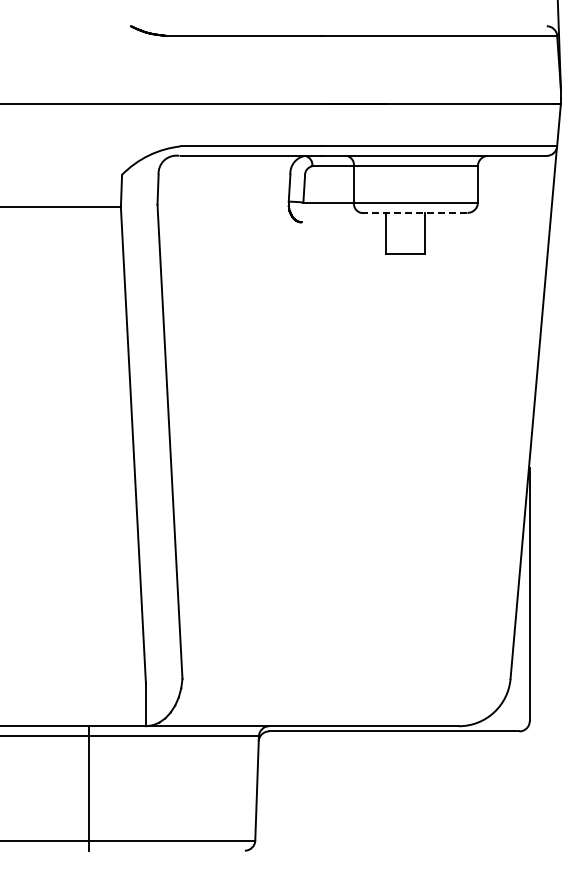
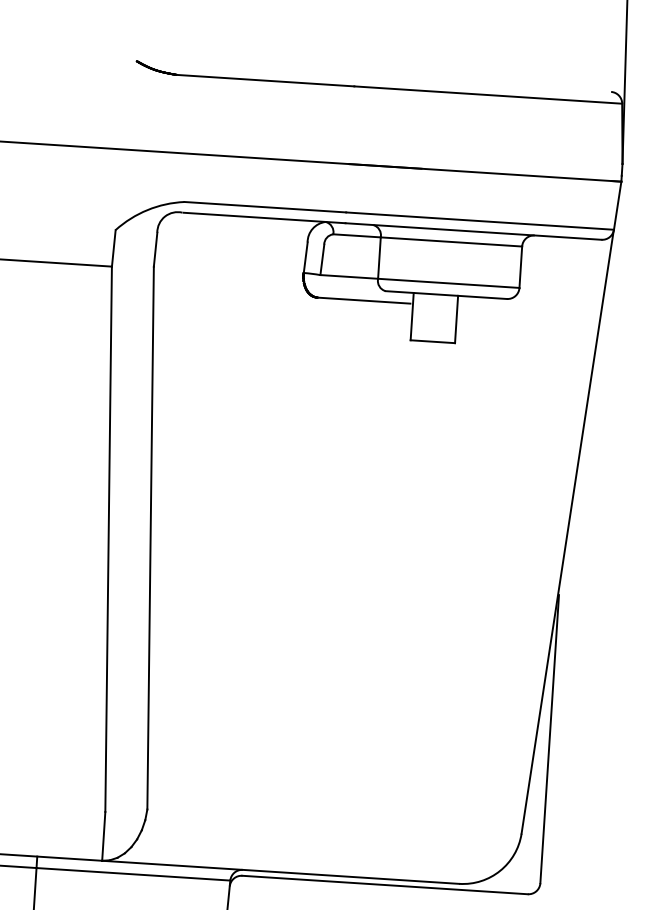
line: (414, 212) -> (446, 294), dashed -> solid
line: (342, 222) -> (363, 300), added

